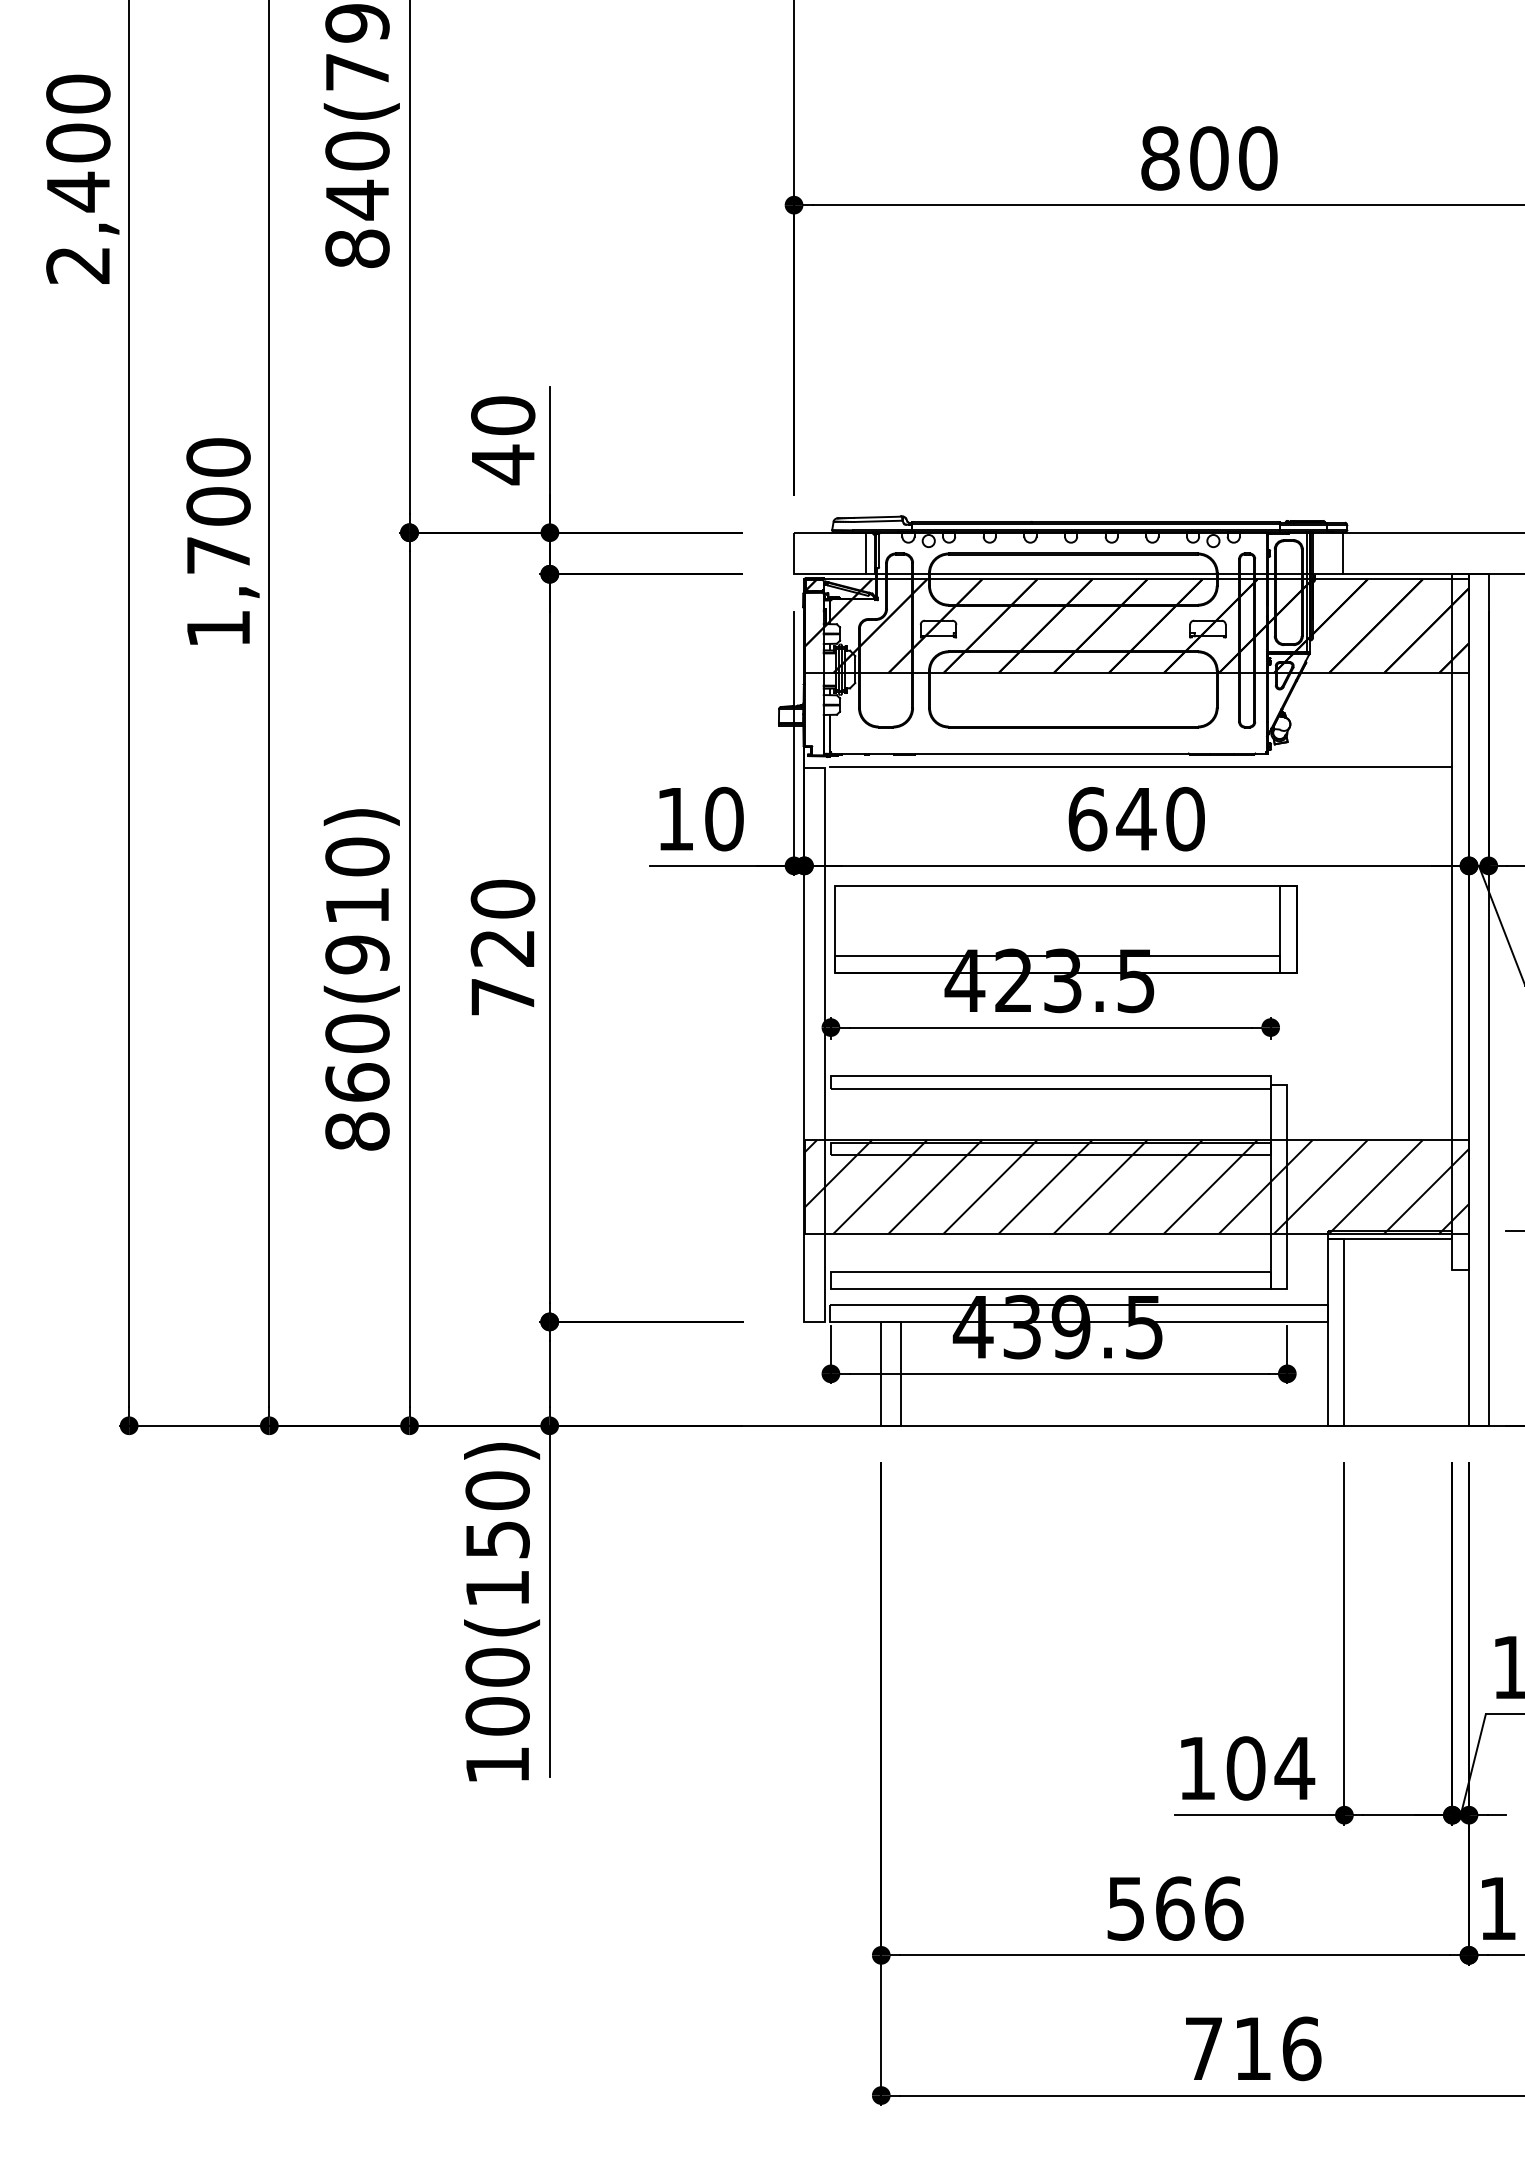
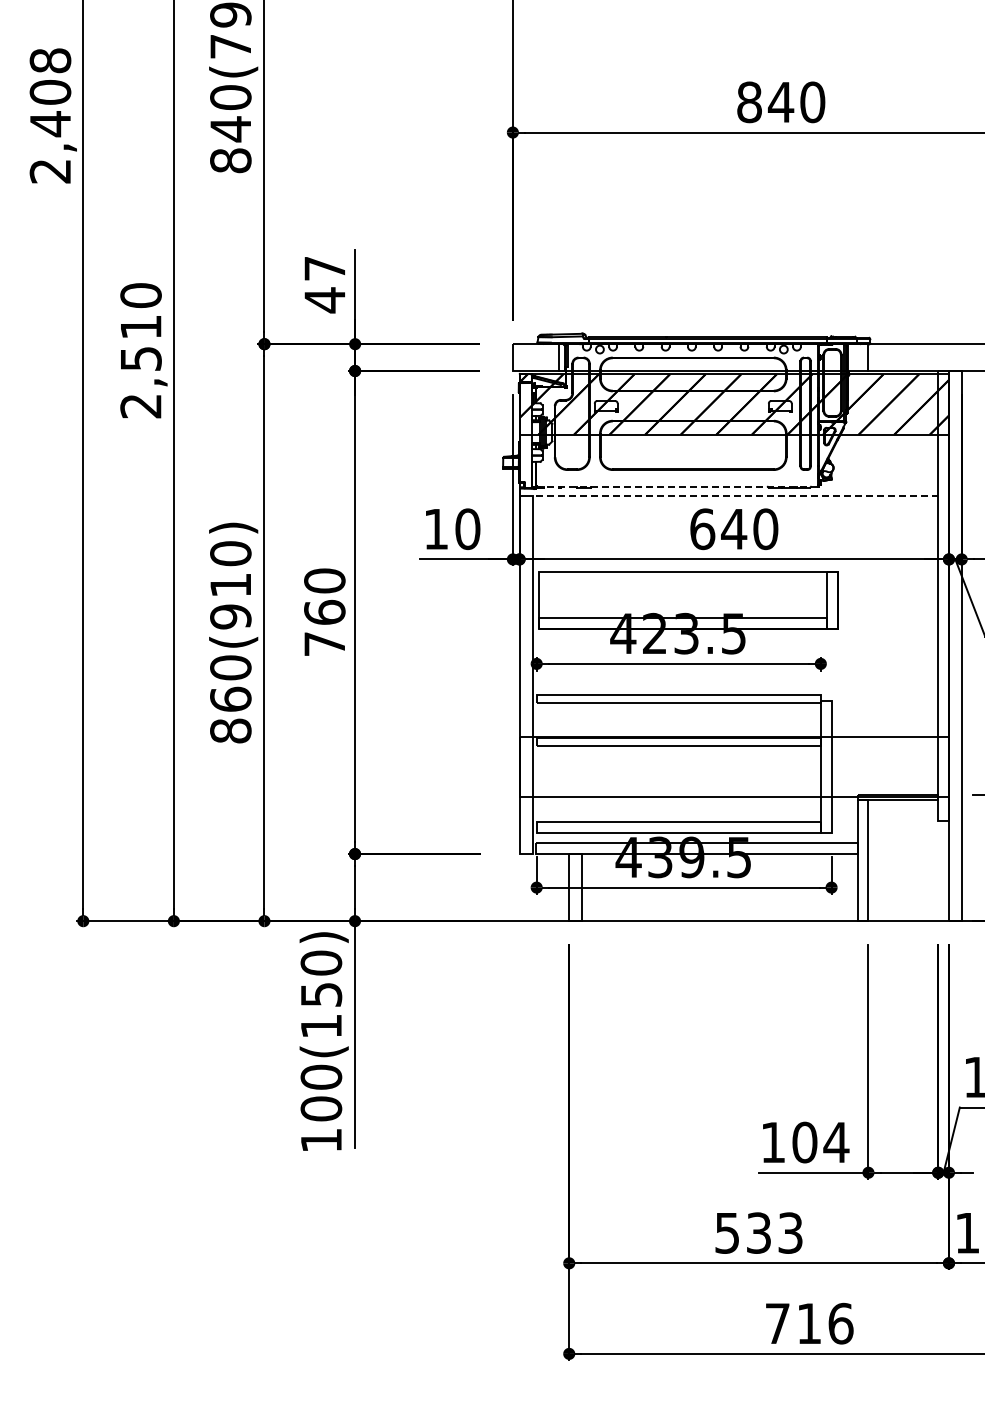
text: (78, 93) -> (50, 60), 2,400 -> 2,408
text: (1208, 158) -> (780, 102), 800 -> 840
text: (502, 415) -> (324, 268), 40 -> 47
text: (217, 567) -> (140, 366), 1,700 -> 2,510
line: (1047, 752) -> (676, 486), solid -> dashed
line: (1141, 766) -> (737, 495), solid -> dashed
text: (502, 946) -> (324, 611), 720 -> 760
hatch: (1135, 1186) -> (733, 766), removed
text: (1198, 1907) -> (774, 1232), 566 -> 533

